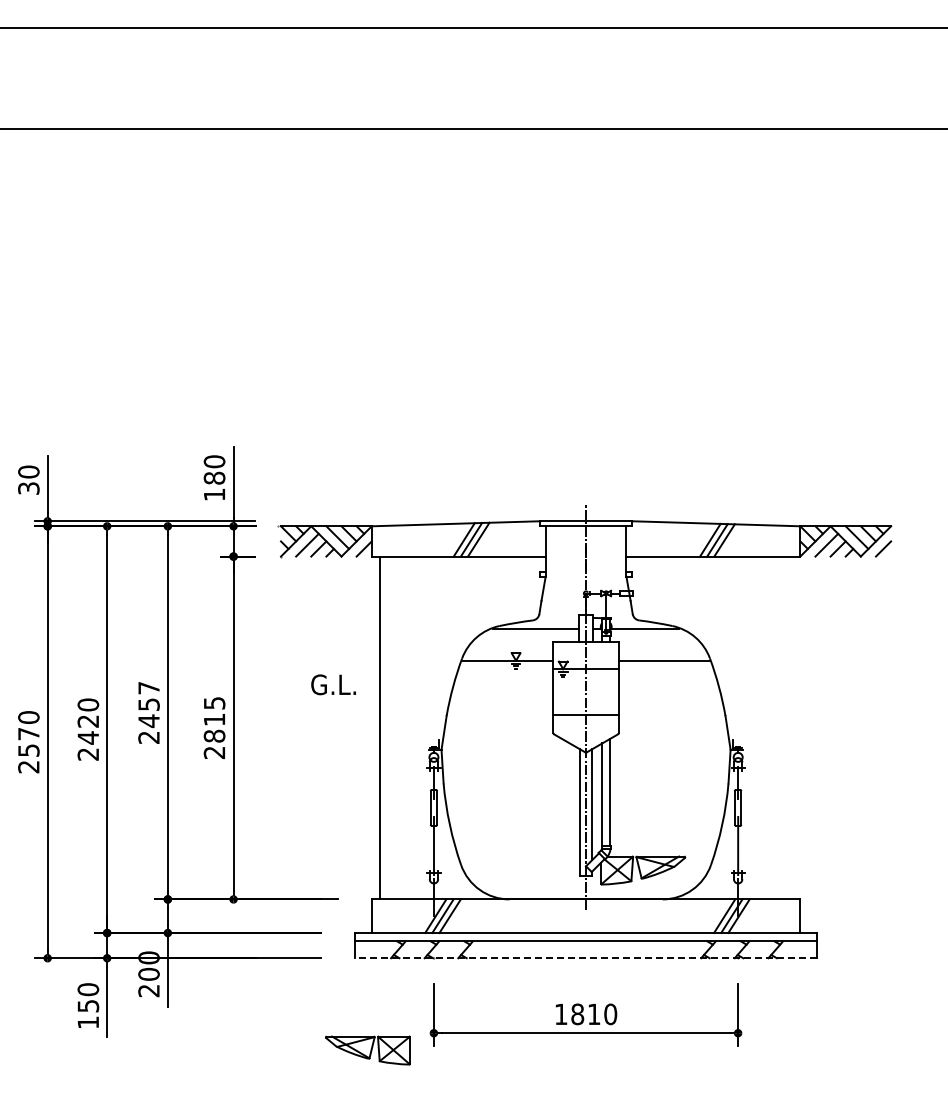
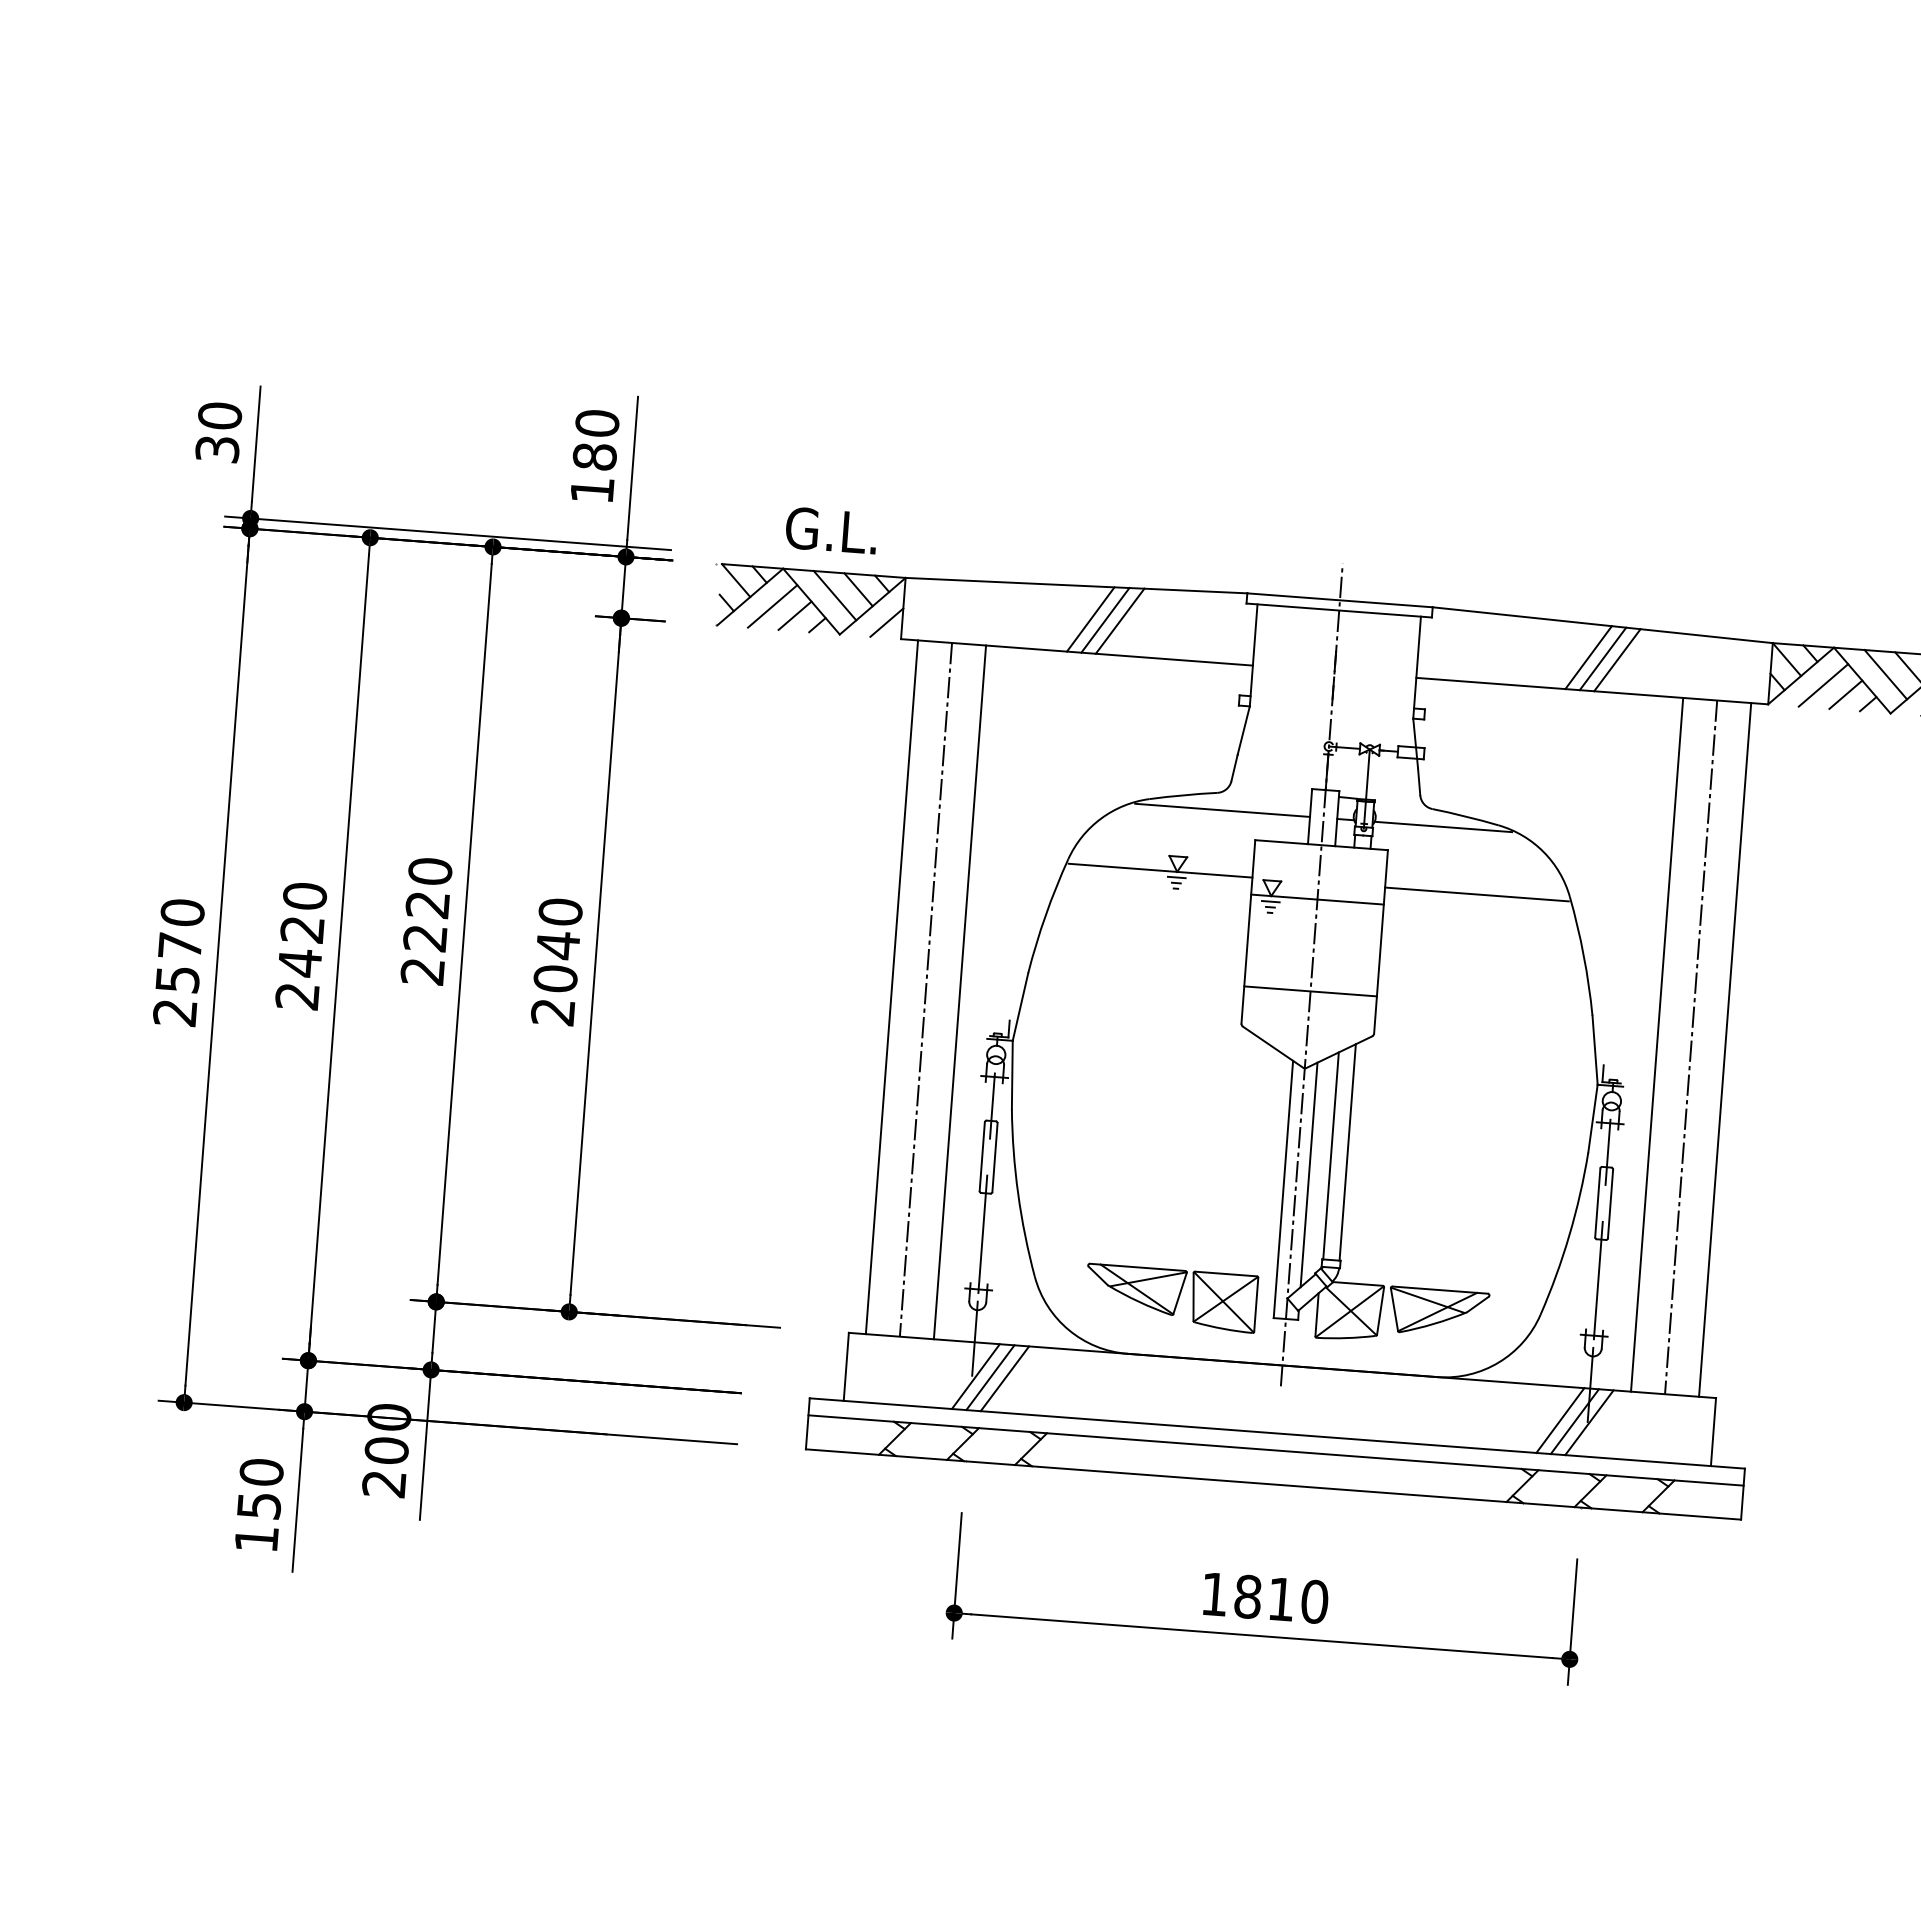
text: (333, 684) -> (831, 530), moved
text: (148, 704) -> (426, 904), 2457 -> 2220
text: (214, 719) -> (558, 944), 2815 -> 2040
line: (396, 727) -> (925, 988), added
line: (413, 727) -> (959, 991), added
line: (758, 727) -> (1657, 1043), added
line: (775, 727) -> (1691, 1046), added
line: (791, 727) -> (1724, 1048), added
line: (585, 958) -> (1272, 1484), dashed -> solid
part: (367, 1050) -> (1170, 1298), moved

